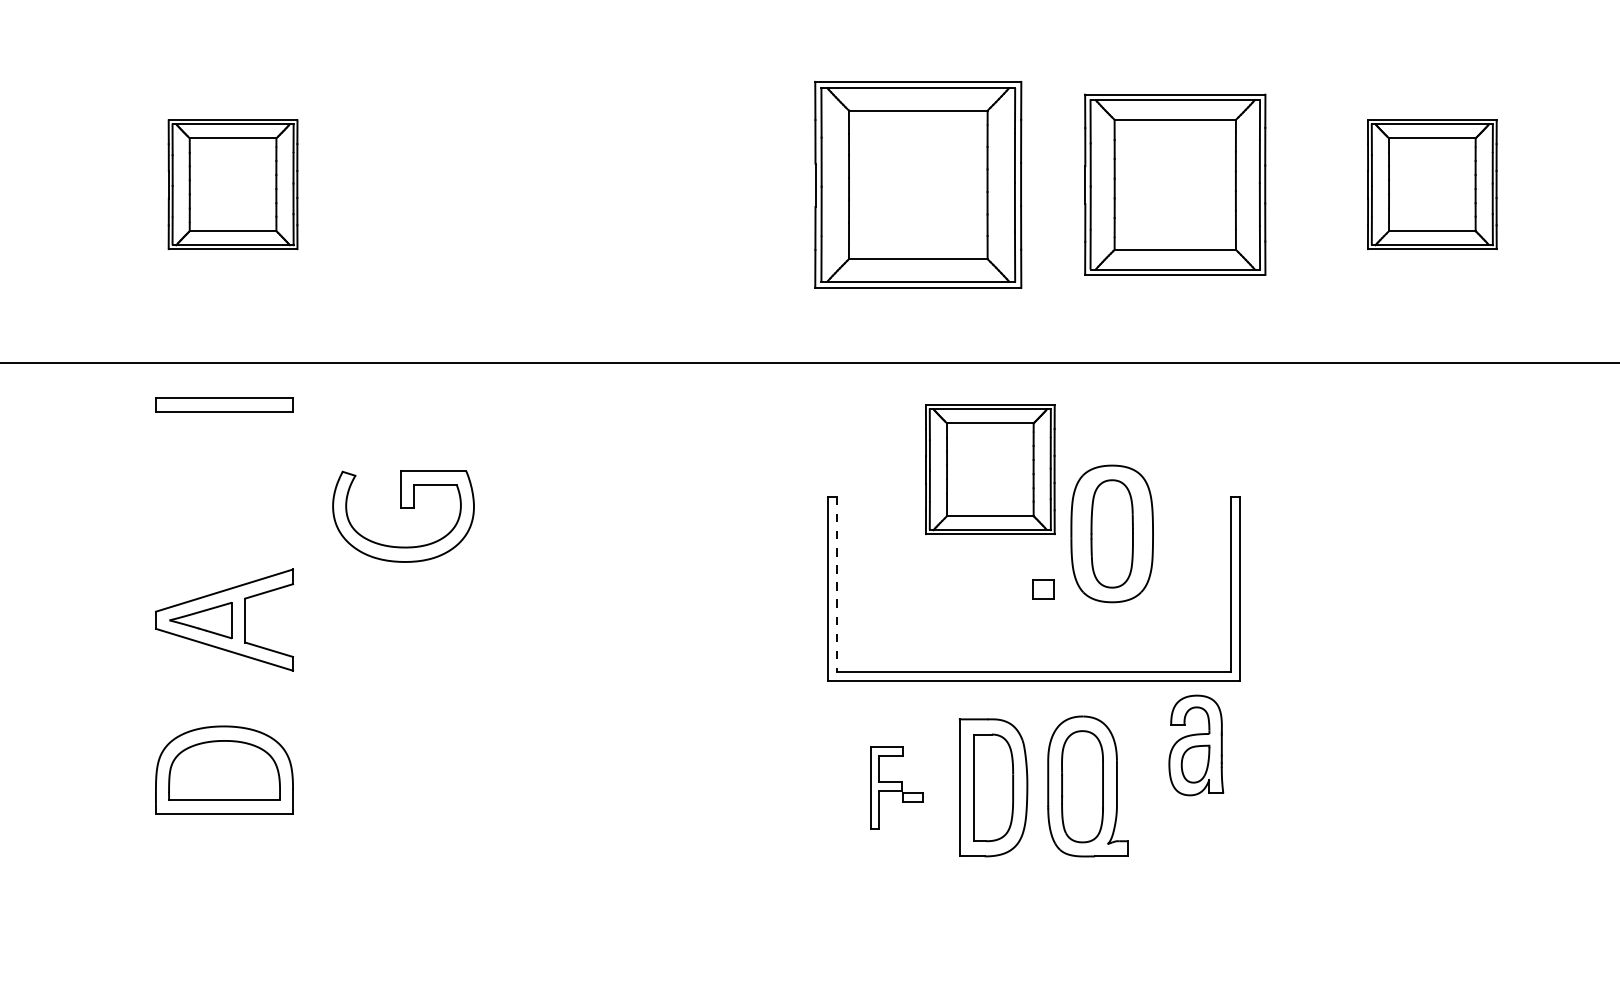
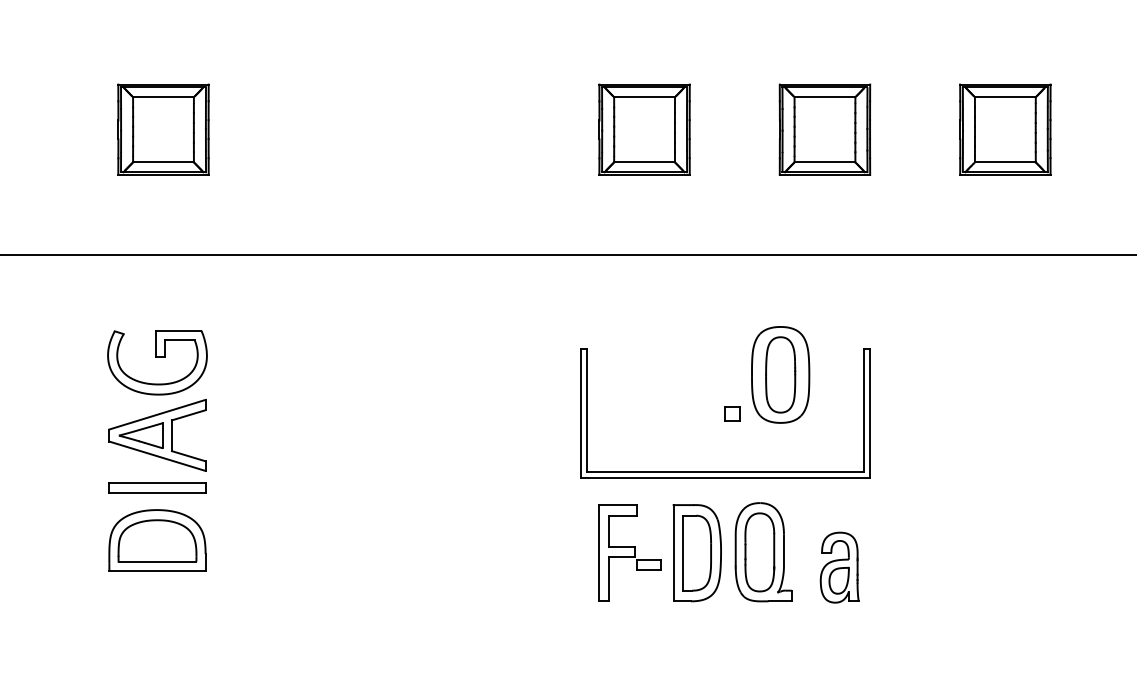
part: (918, 184) -> (644, 129), size x0.62
part: (1175, 184) -> (825, 129), size x0.71
part: (224, 404) -> (157, 487), moved
part: (990, 469) -> (695, 329), removed
part: (403, 508) -> (157, 357), moved
line: (837, 584) -> (587, 410), dashed -> solid
part: (1196, 745) -> (839, 567), moved
part: (896, 787) -> (629, 552), size x1.67

